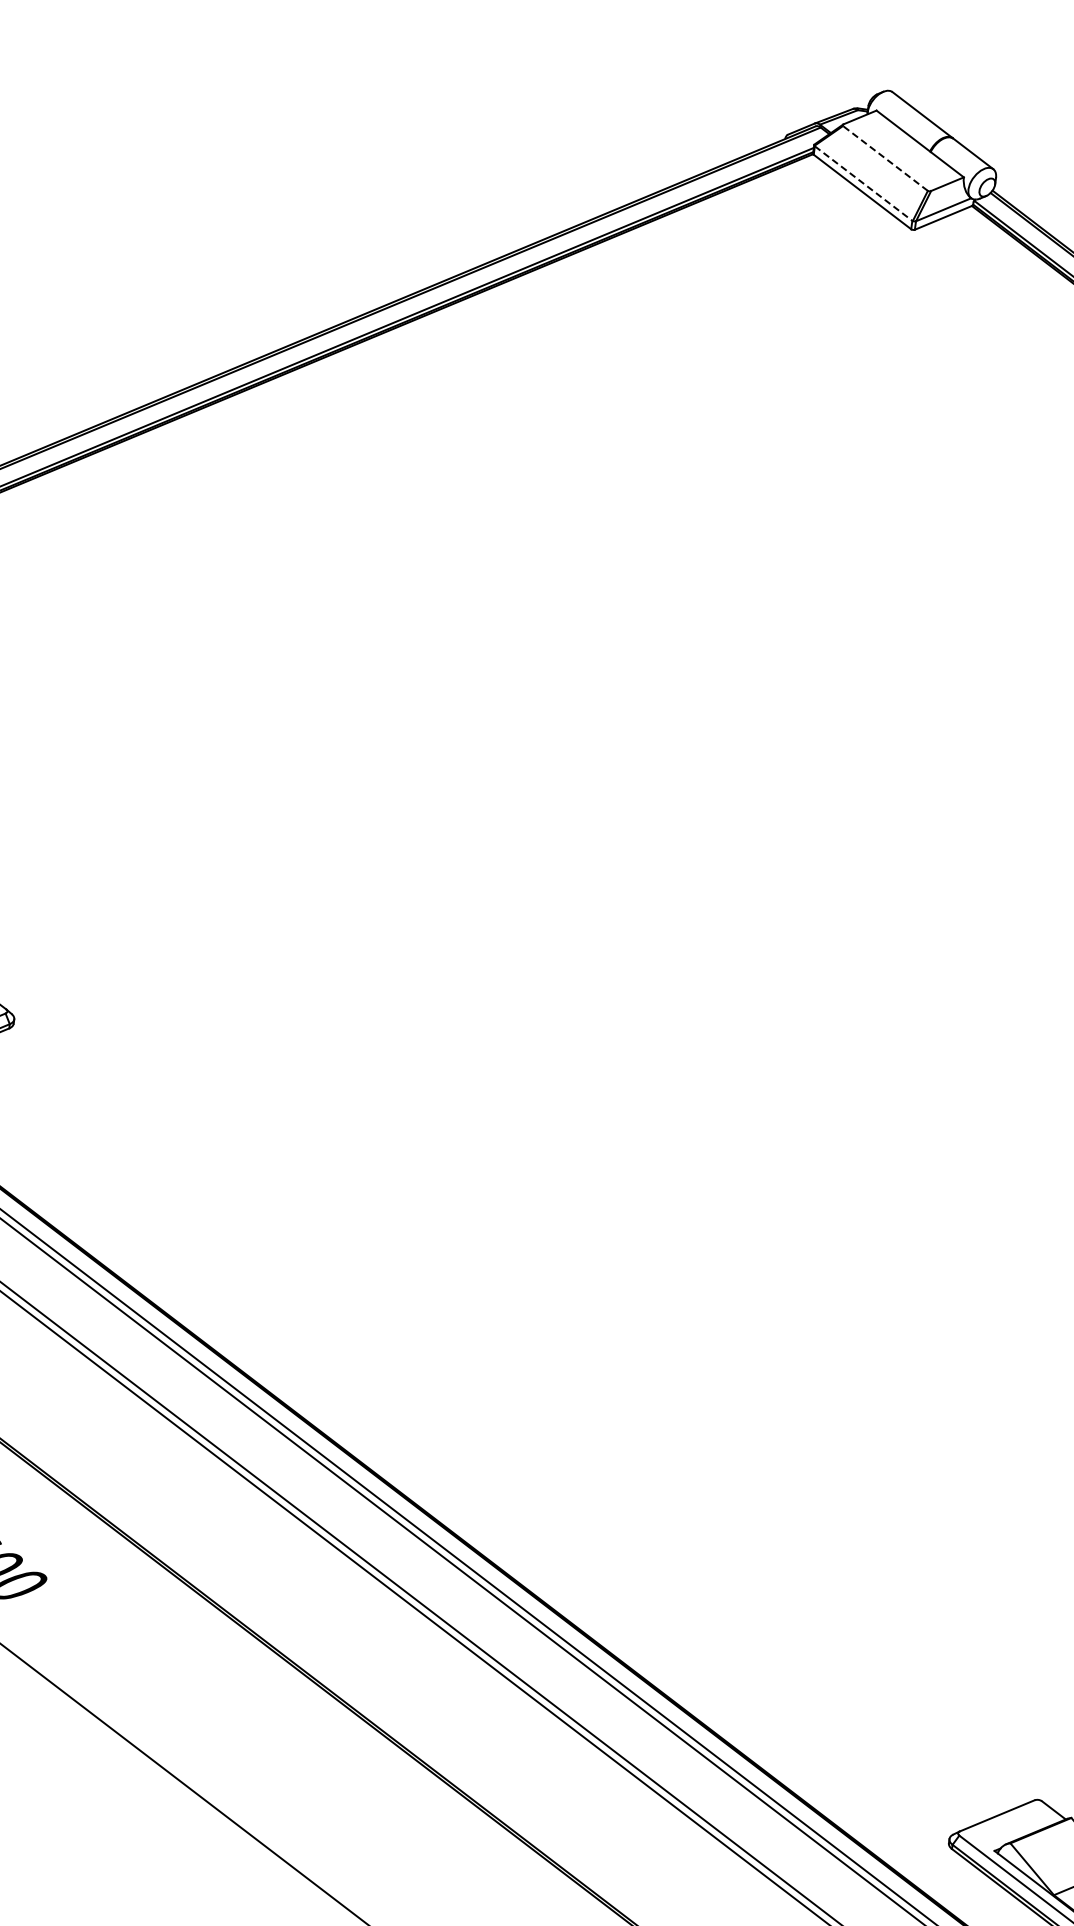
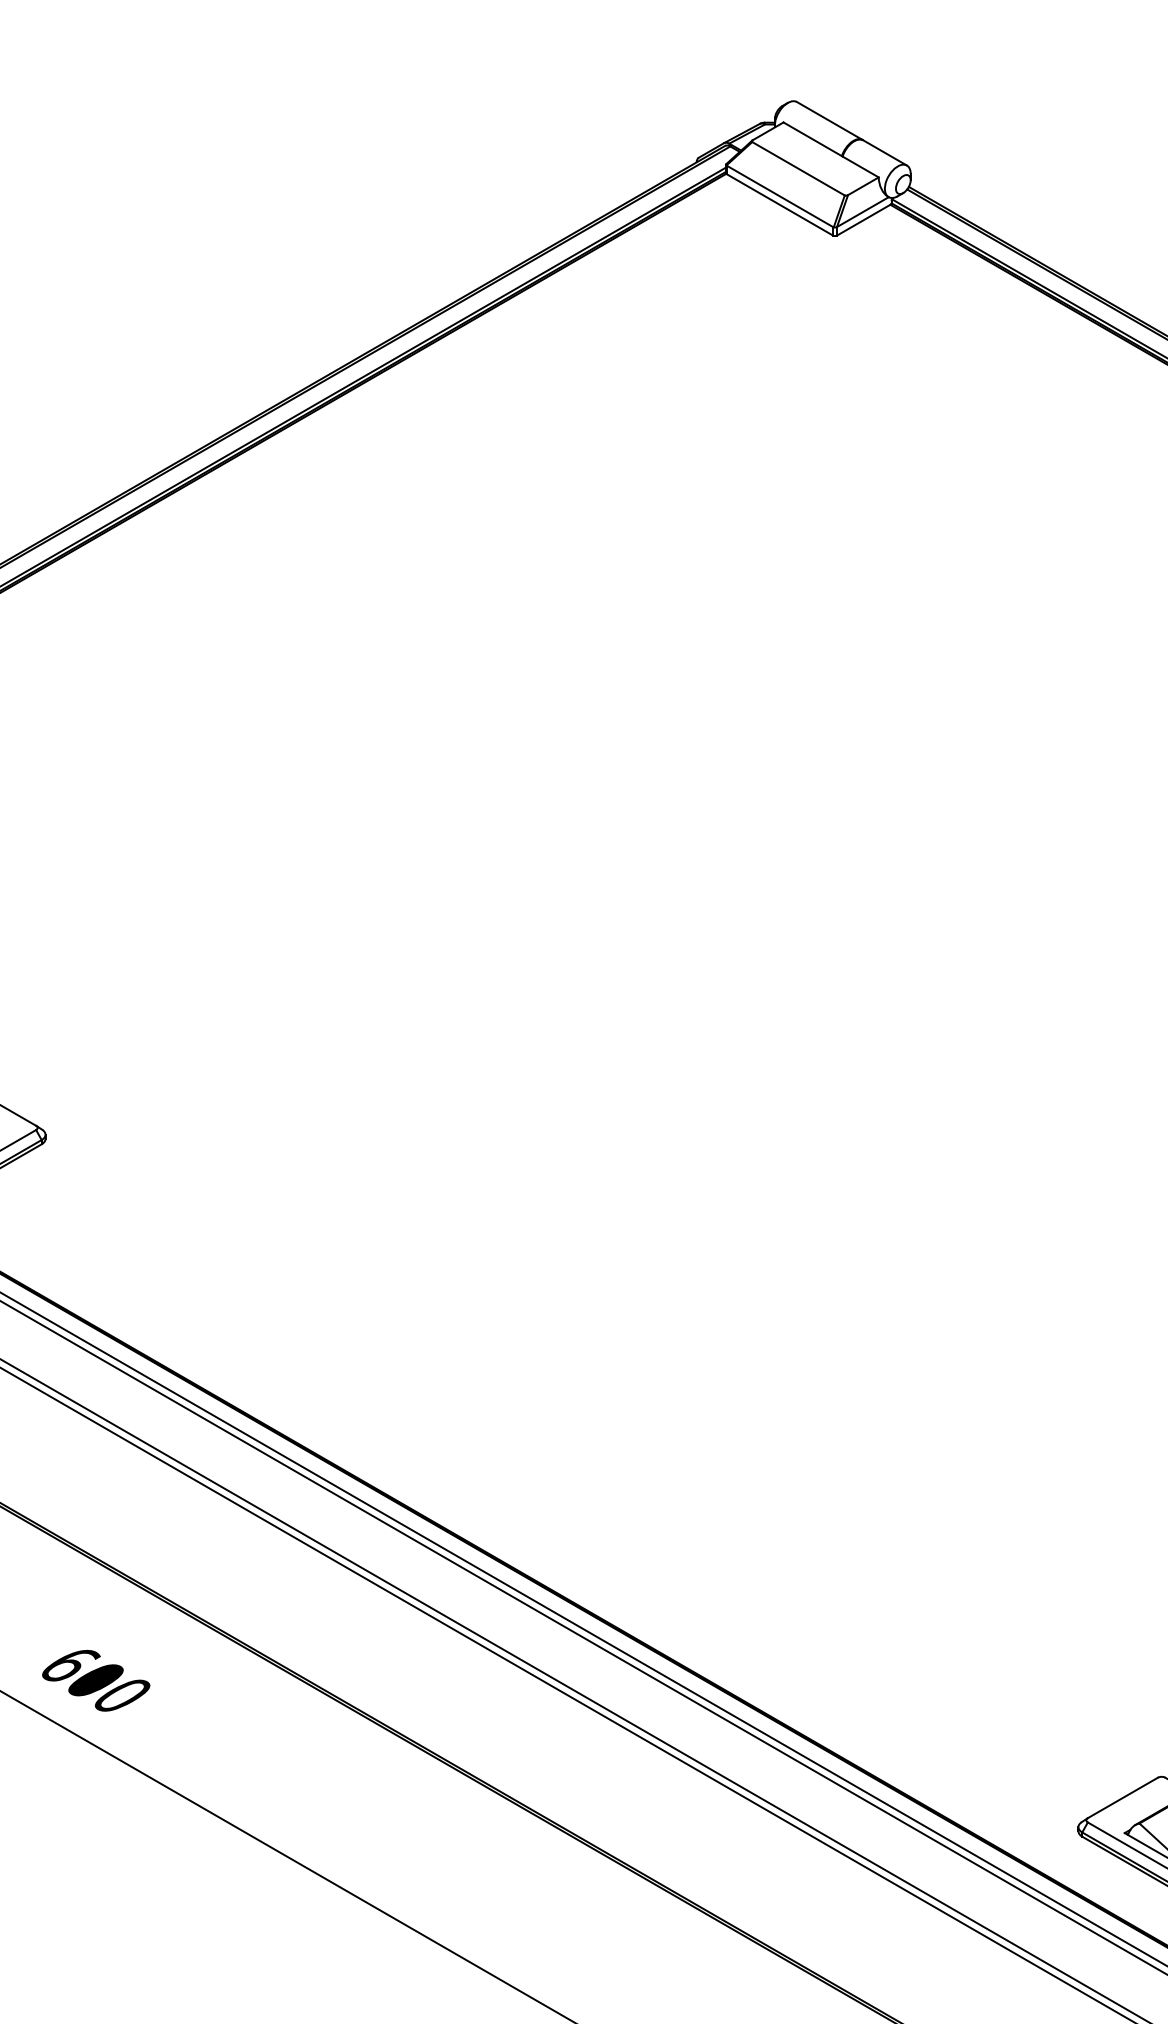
line: (885, 158) -> (798, 168), dashed -> solid
line: (864, 183) -> (780, 196), dashed -> solid

